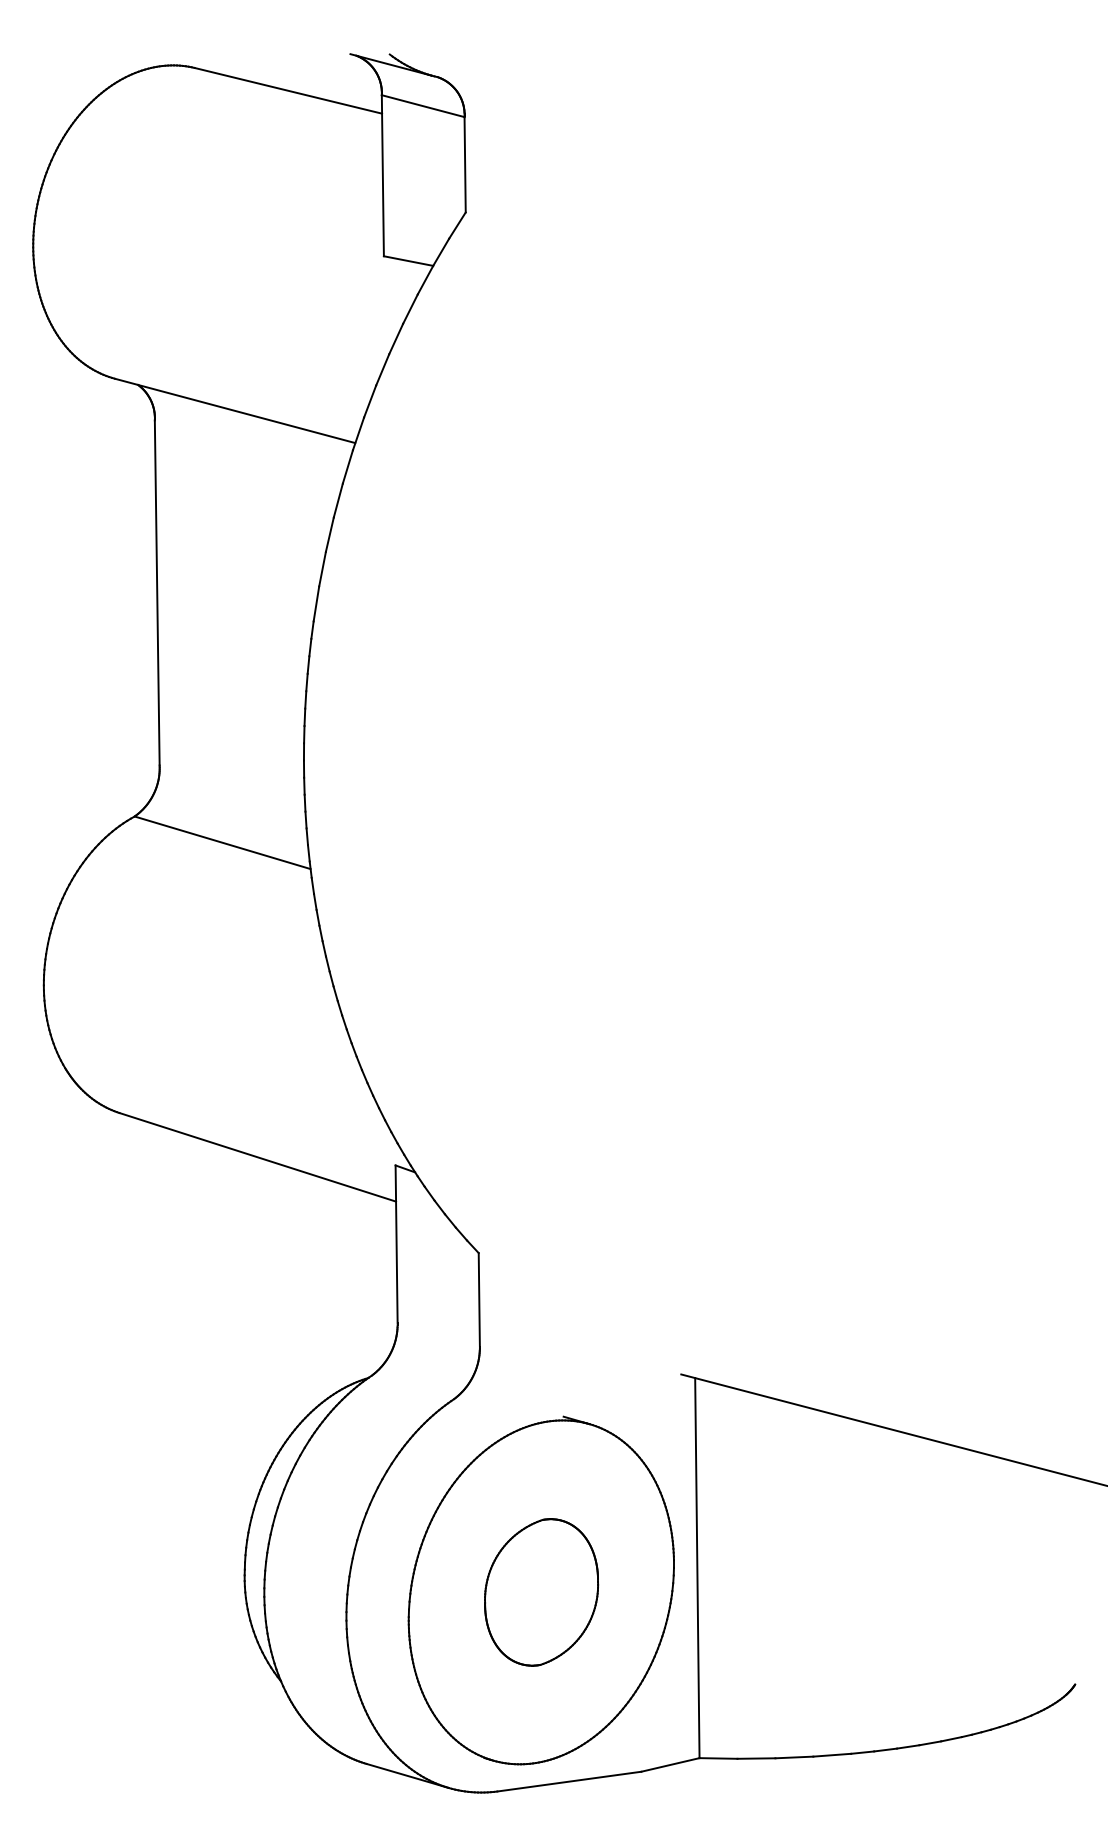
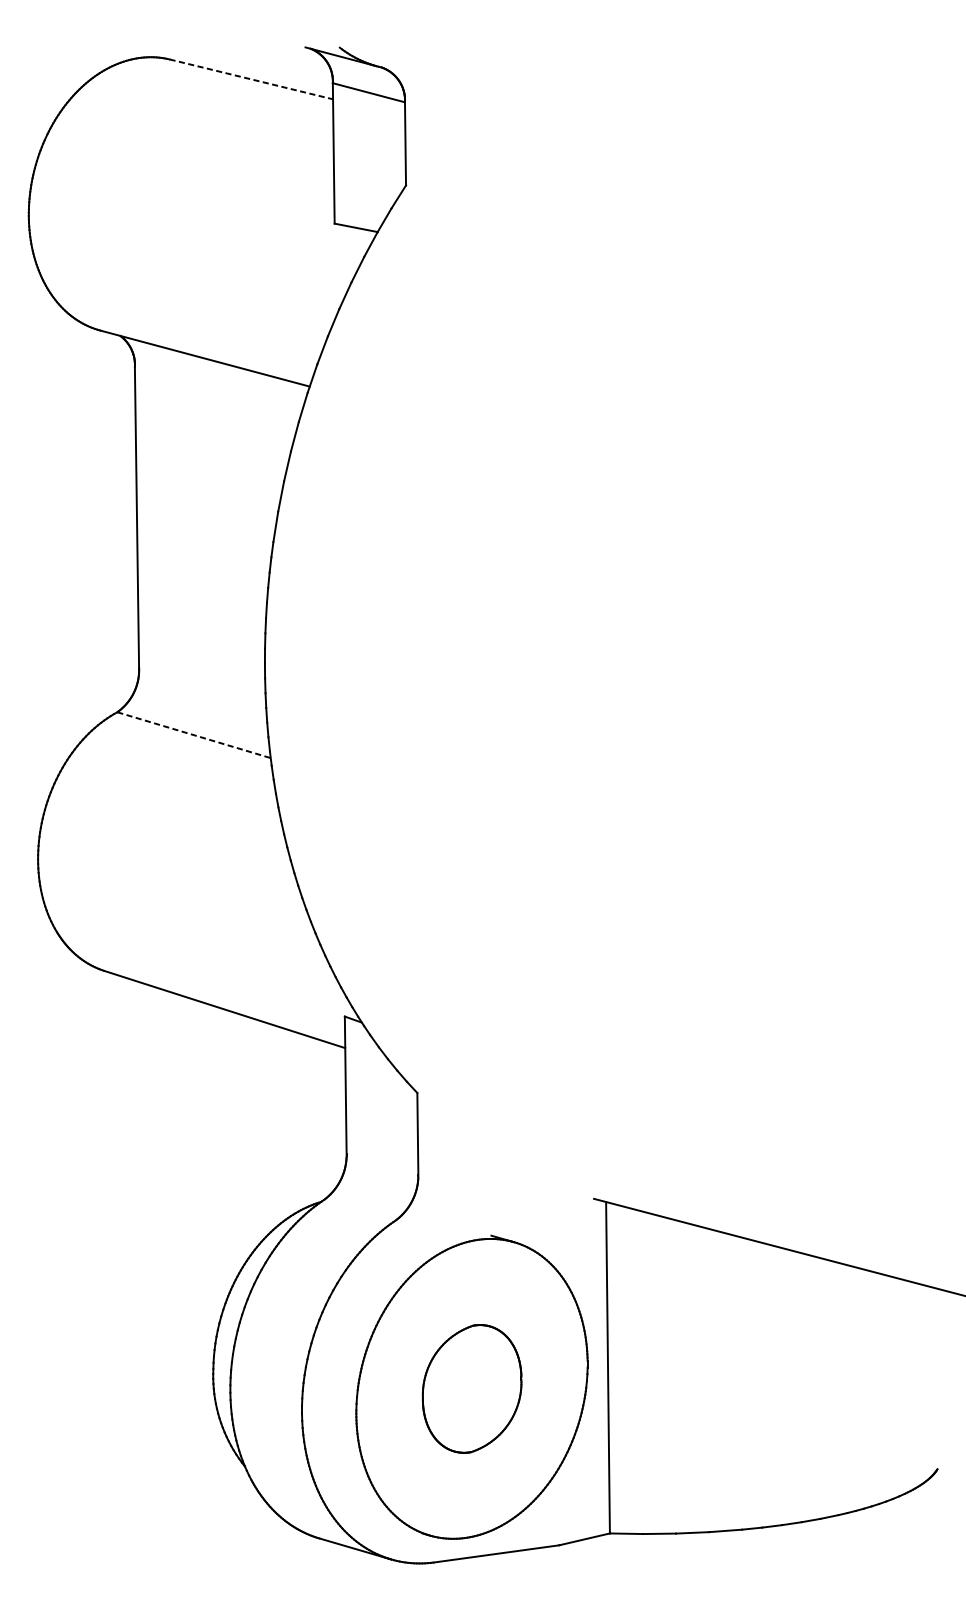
line: (288, 90) -> (251, 79), solid -> dashed
line: (222, 842) -> (193, 734), solid -> dashed

